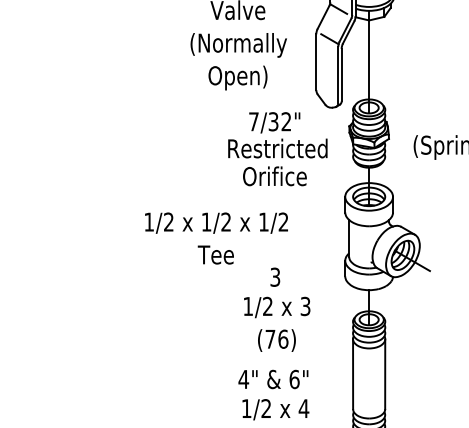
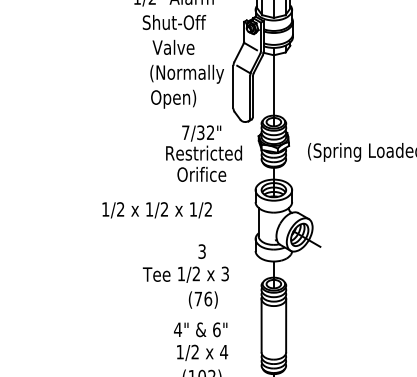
text: (237, 44) -> (186, 73), moved
text: (215, 254) -> (156, 274), moved

